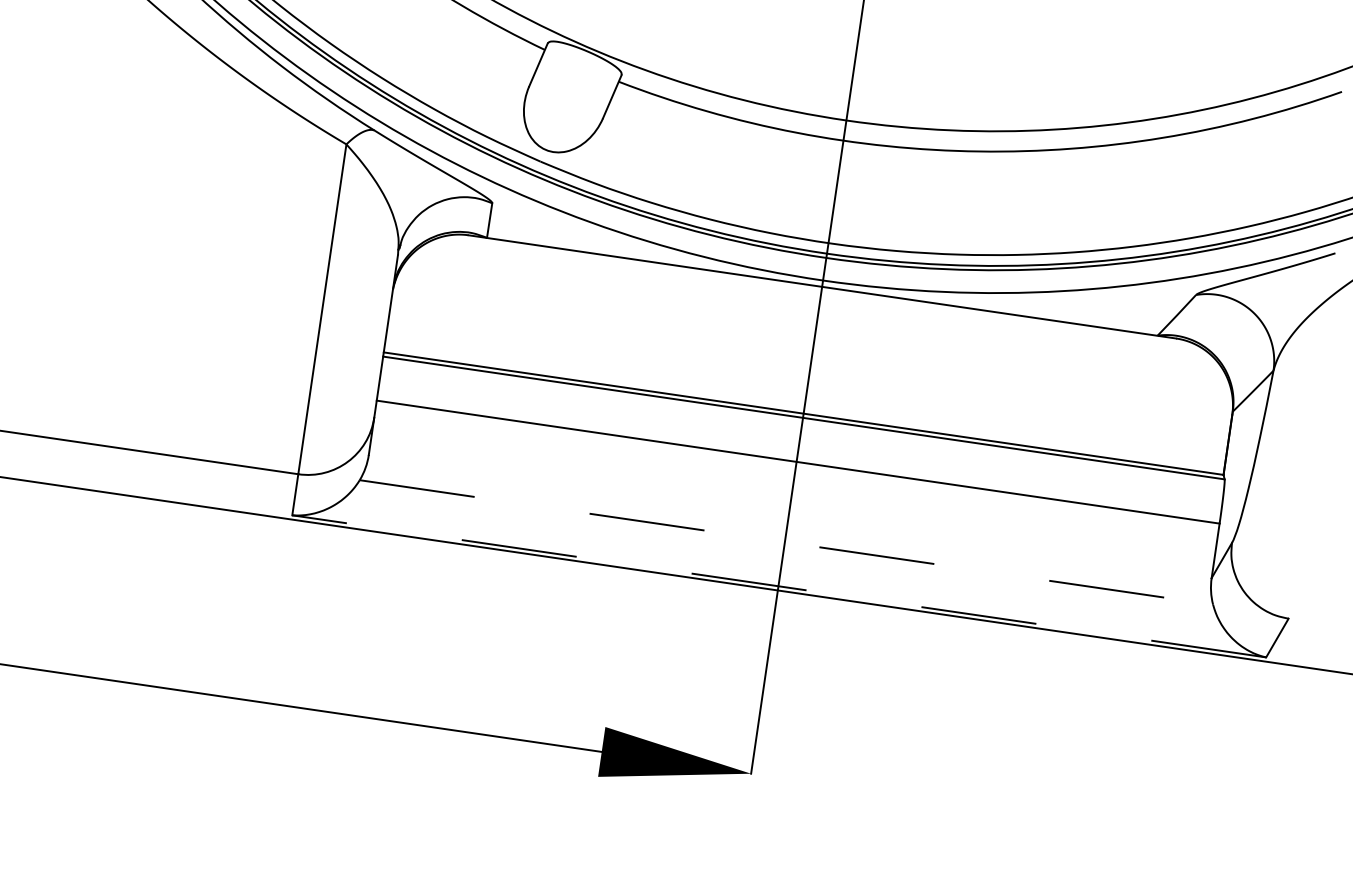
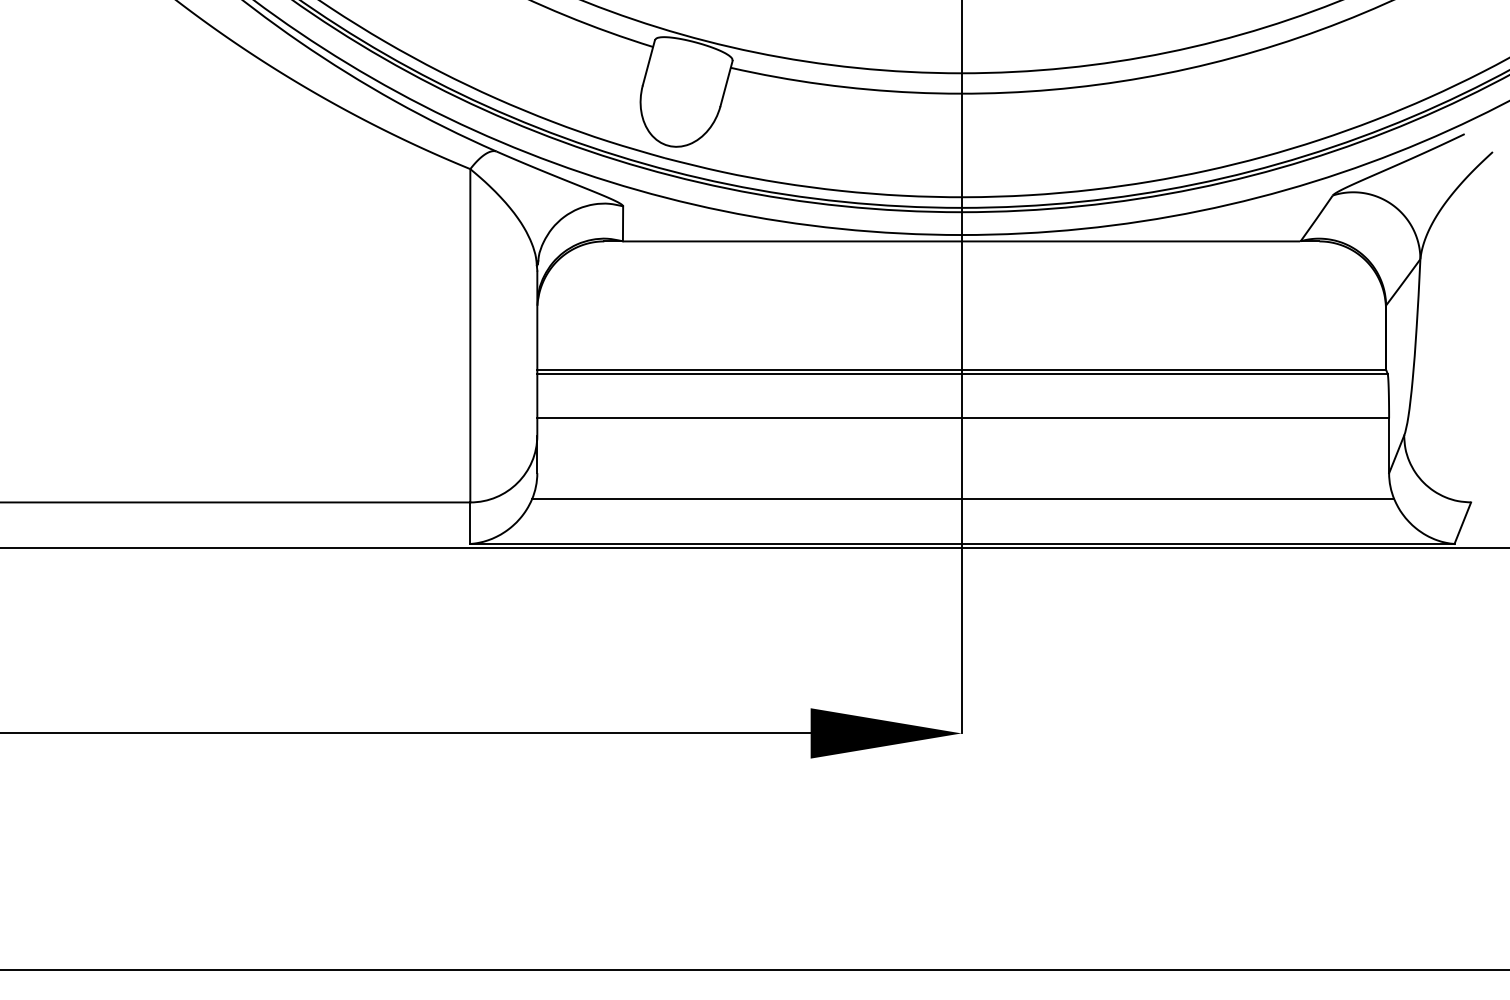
line: (786, 542) -> (963, 499), dashed -> solid
line: (778, 585) -> (961, 543), dashed -> solid

